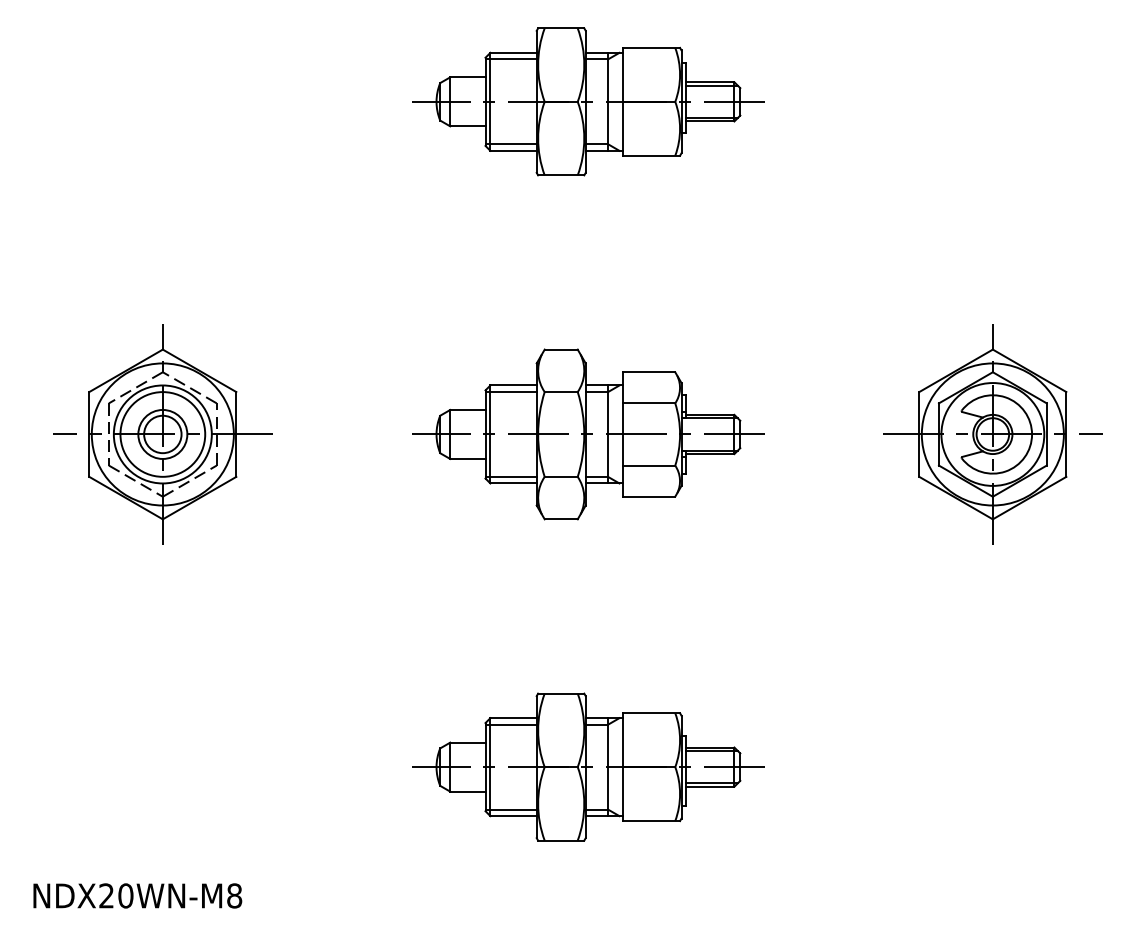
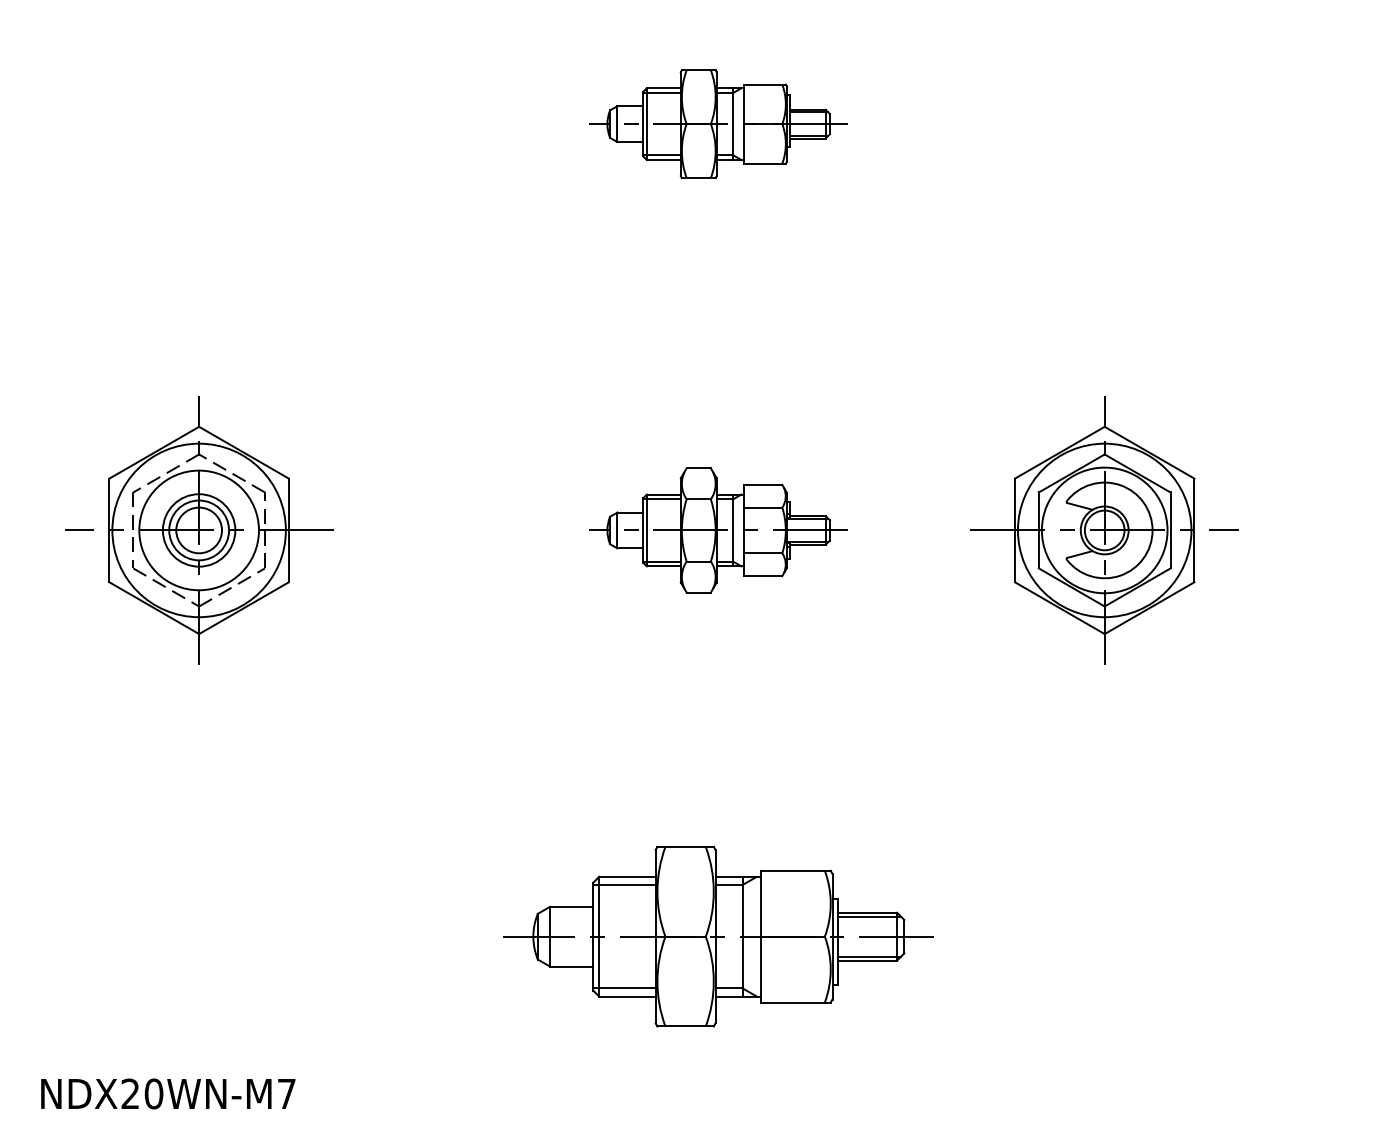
part: (588, 101) -> (718, 123), size x0.6
circle: (162, 434) -> (198, 530), size x0.7
part: (588, 434) -> (718, 530), size x0.6
part: (992, 434) -> (1104, 530), moved
text: (234, 895) -> (286, 1093), NDX20WN-M8 -> NDX20WN-M7

